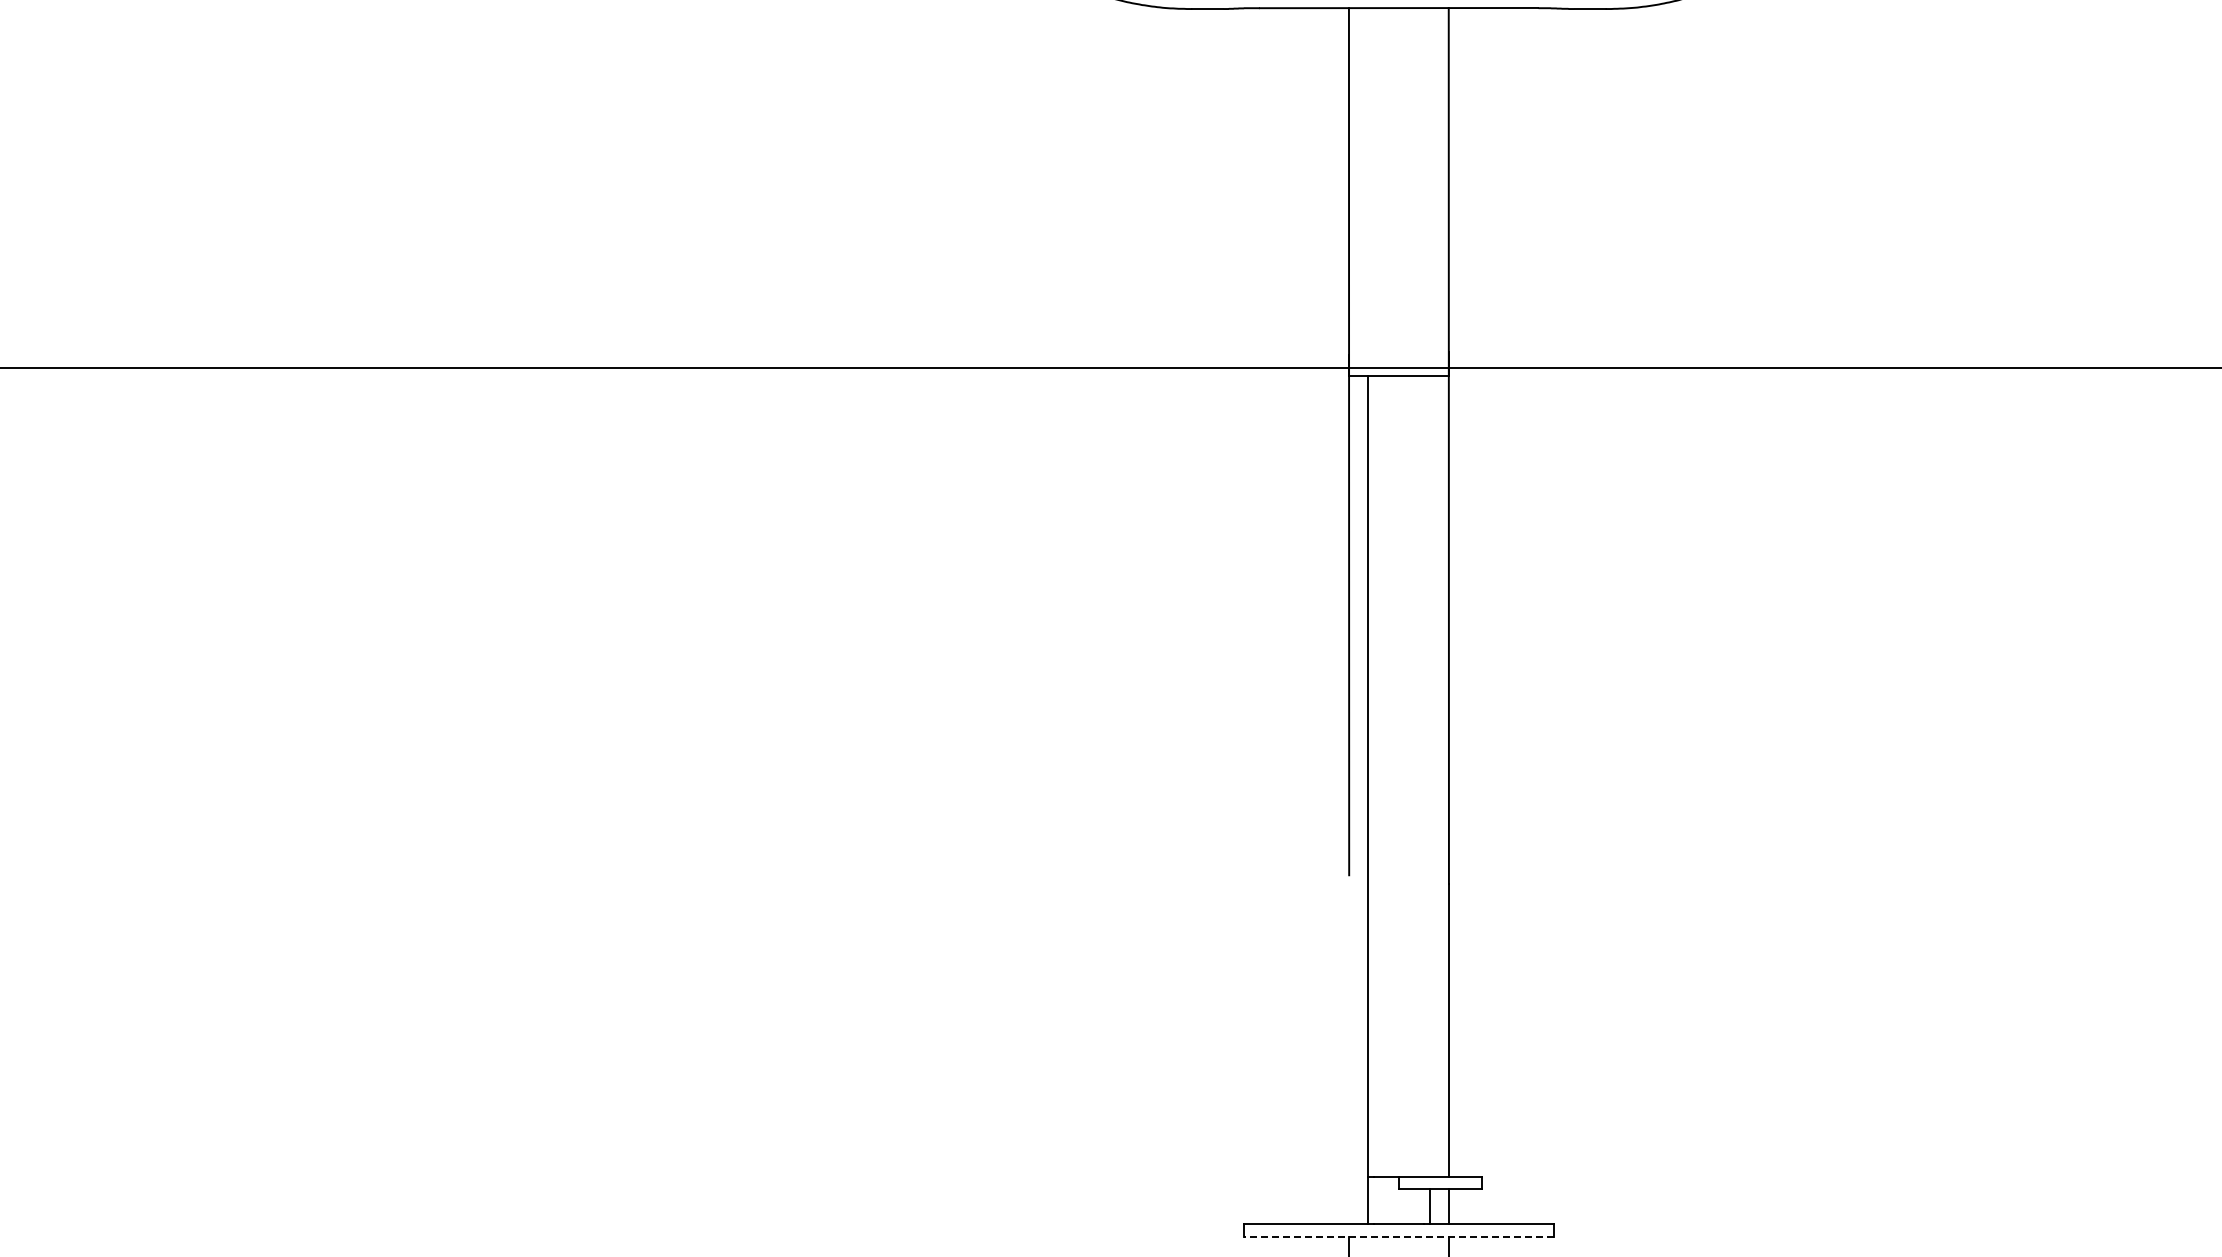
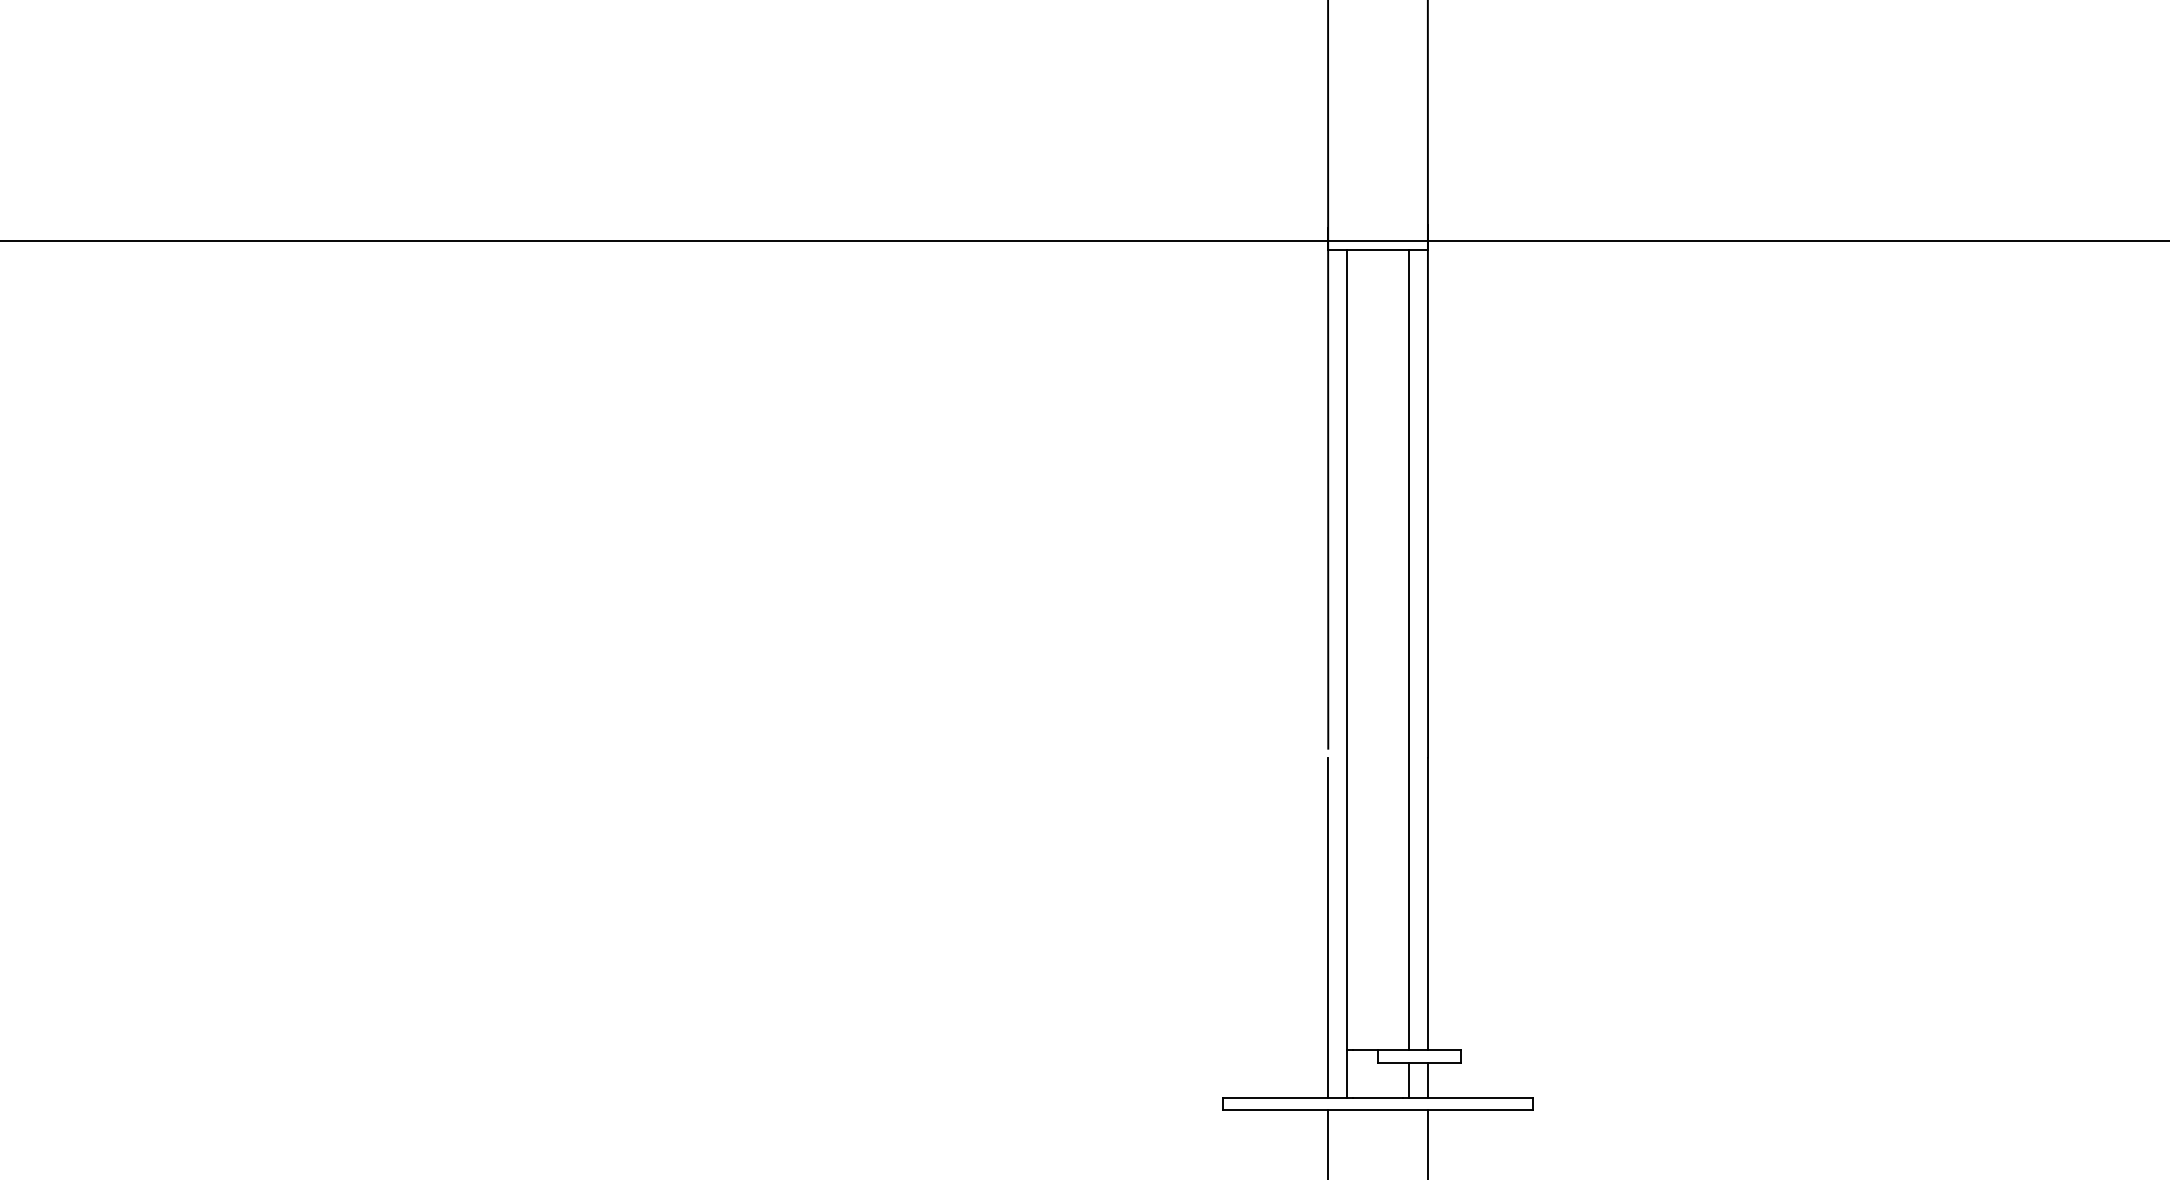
line: (1429, 776) -> (1408, 649), added
line: (1349, 1054) -> (1328, 927), added
line: (1398, 1236) -> (1377, 1109), dashed -> solid

